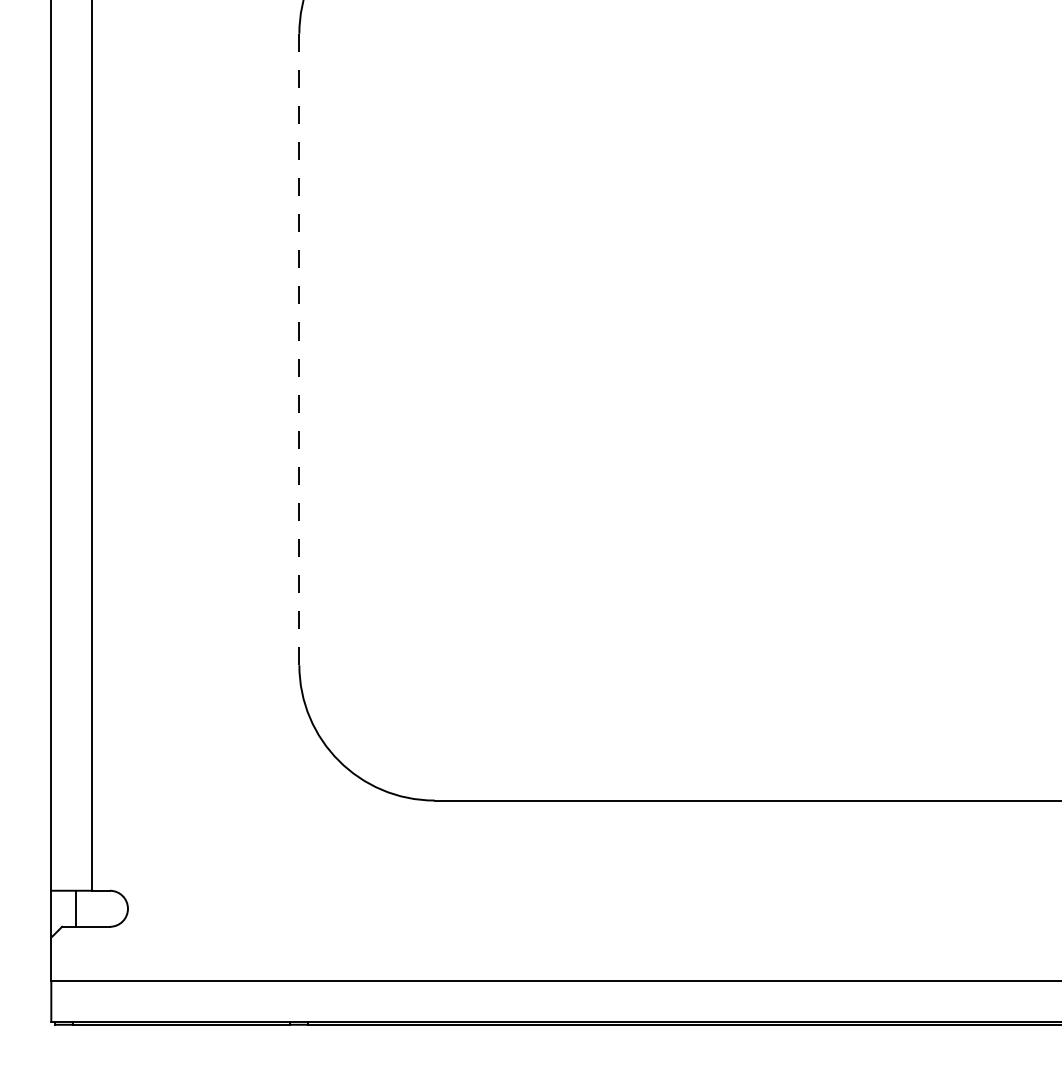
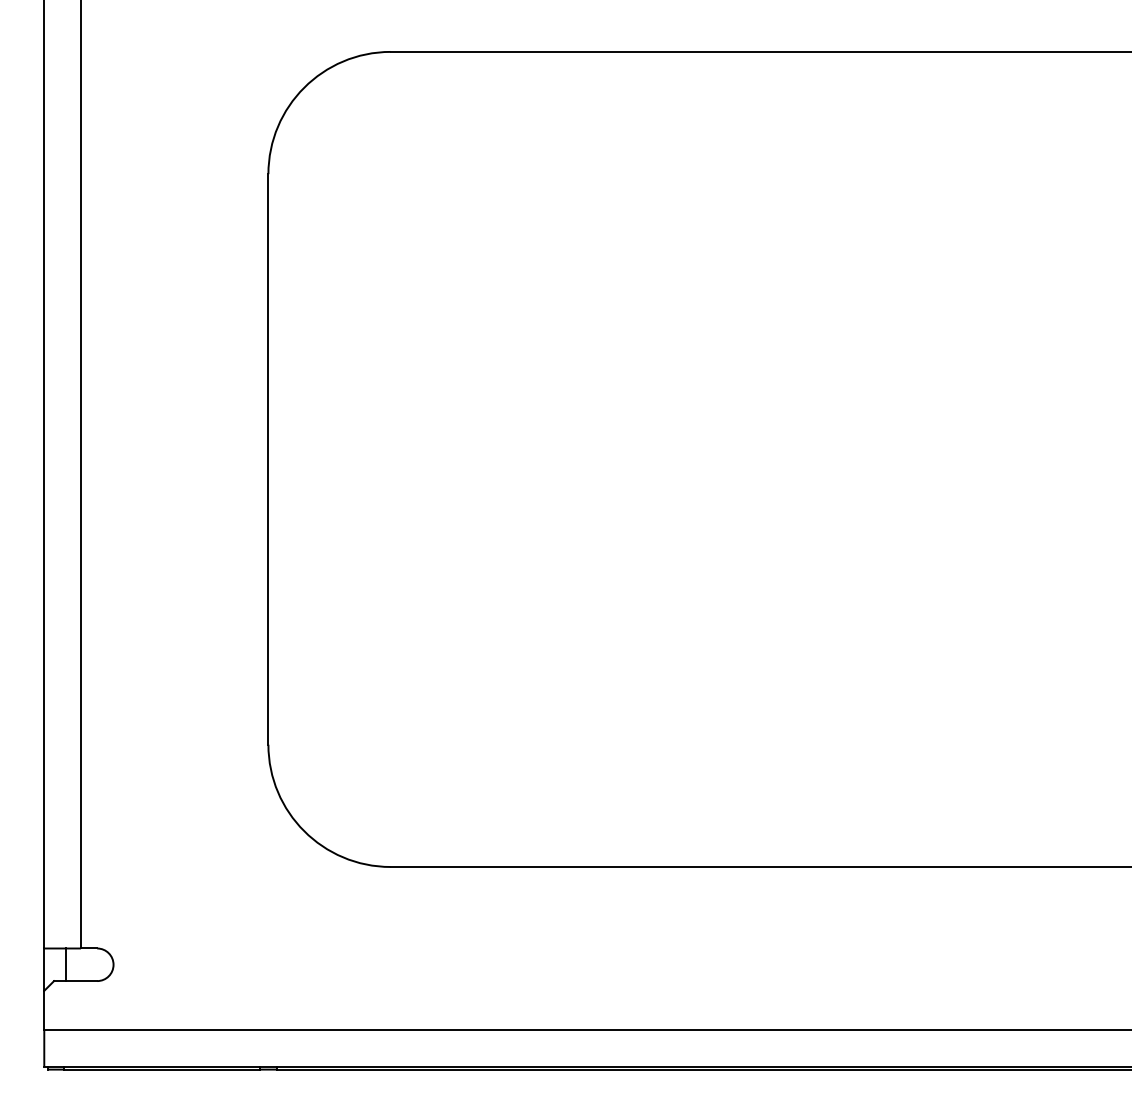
line: (299, 348) -> (268, 458), dashed -> solid

